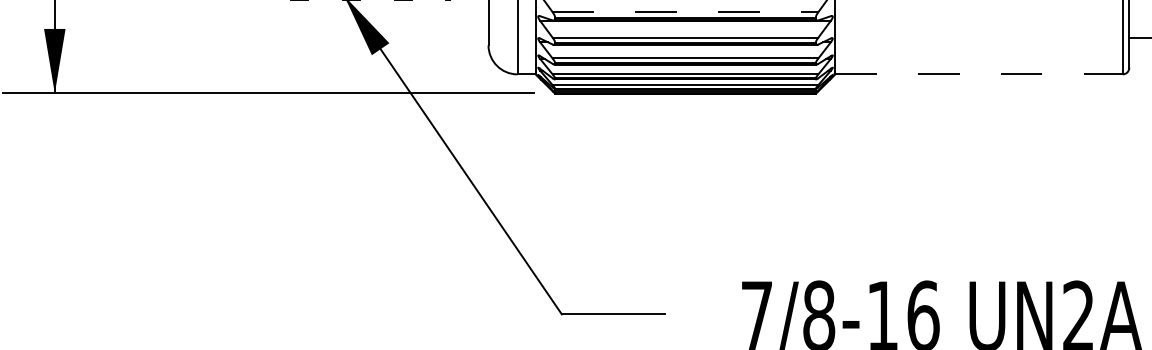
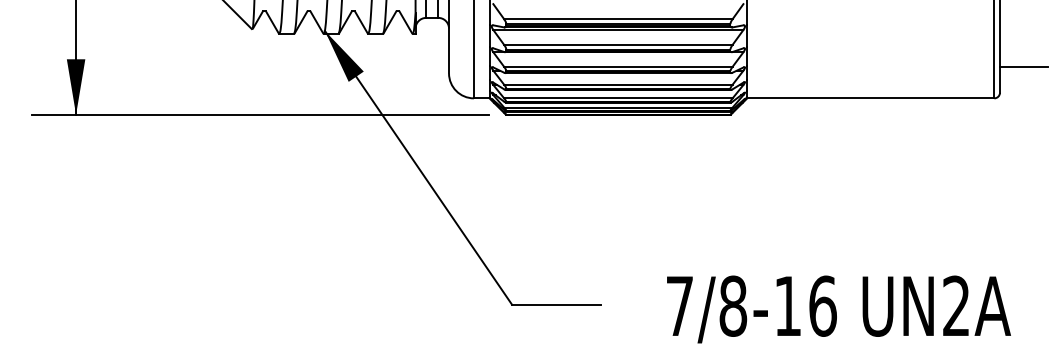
line: (685, 11) -> (618, 44), dashed -> solid
line: (978, 74) -> (870, 98), dashed -> solid

